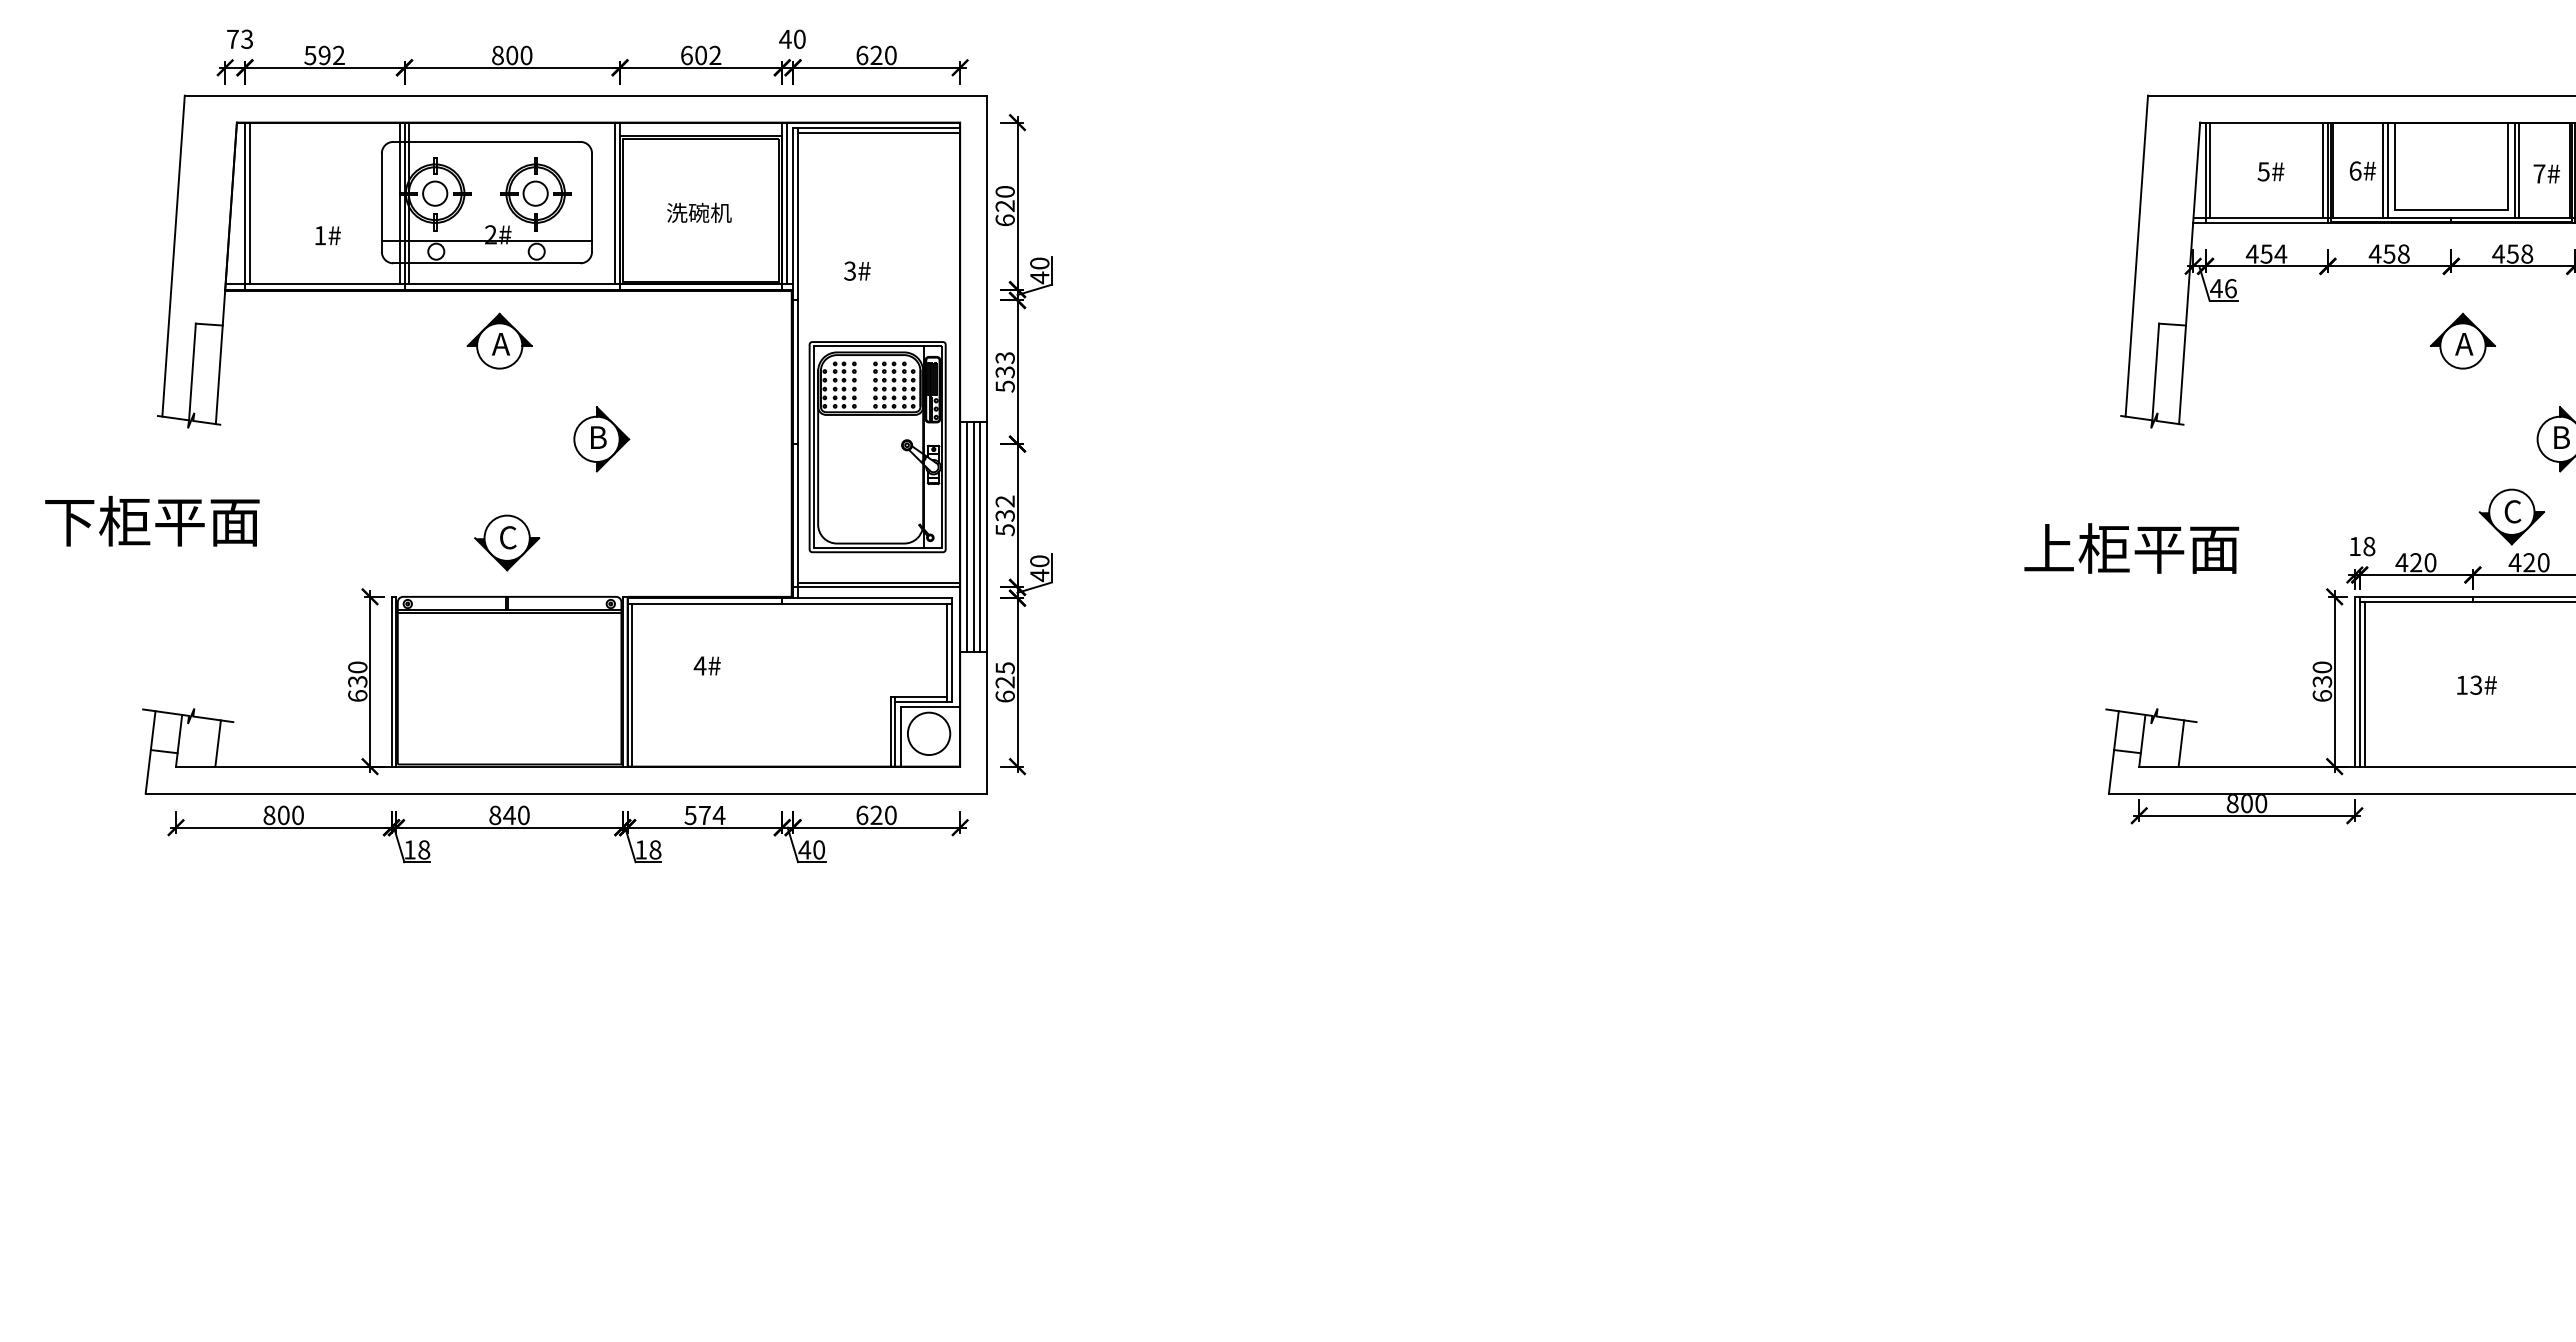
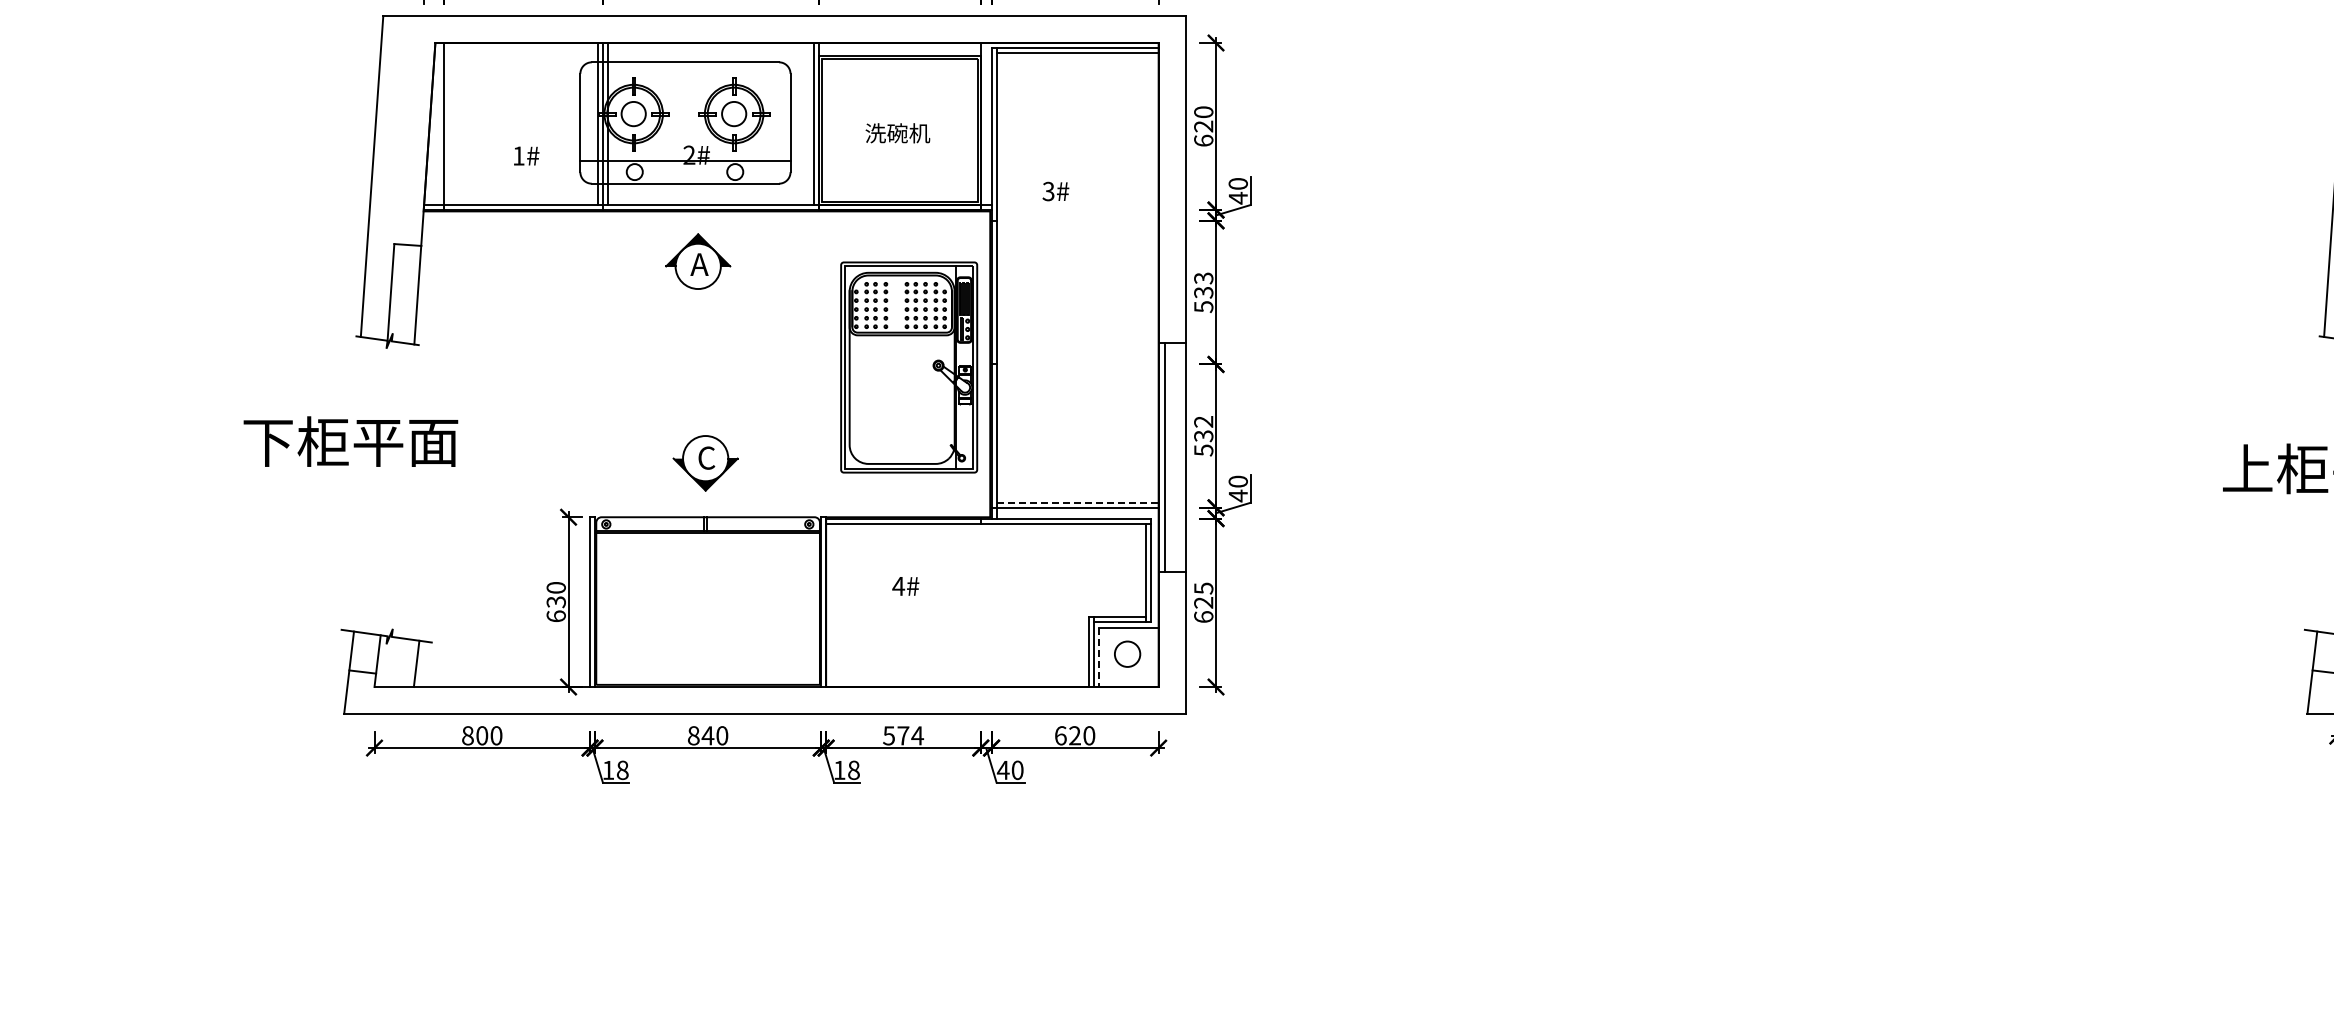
line: (249, 203) -> (448, 123), removed
line: (787, 203) -> (986, 123), removed
part: (601, 439) -> (800, 359), removed
part: (877, 447) -> (909, 367), moved
line: (973, 537) -> (1172, 457), removed
line: (980, 537) -> (1179, 457), removed
line: (879, 582) -> (1078, 502), solid -> dashed
line: (632, 684) -> (831, 604), removed
circle: (928, 733) -> (1127, 653), size x0.6
line: (900, 736) -> (1099, 656), solid -> dashed

